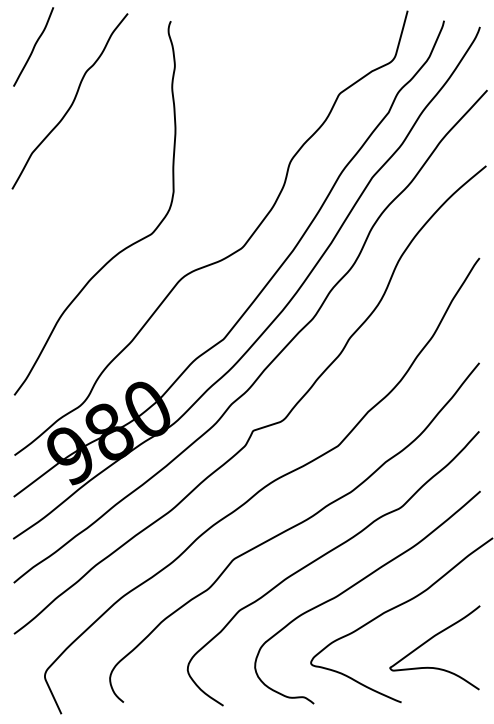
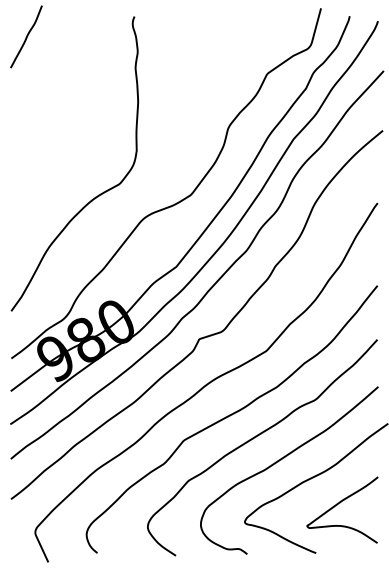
curve: (71, 103) -> (56, 81), removed

